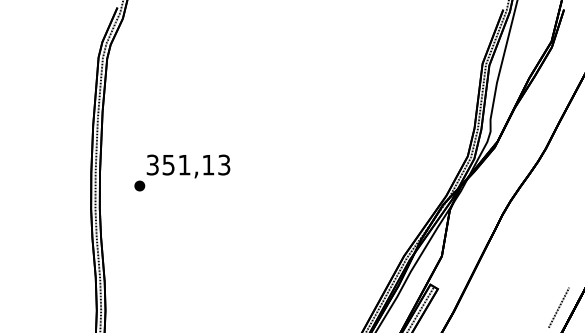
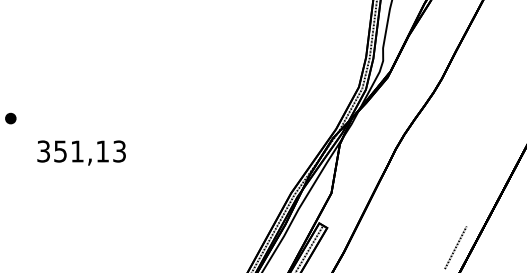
text: (188, 166) -> (81, 153), moved

